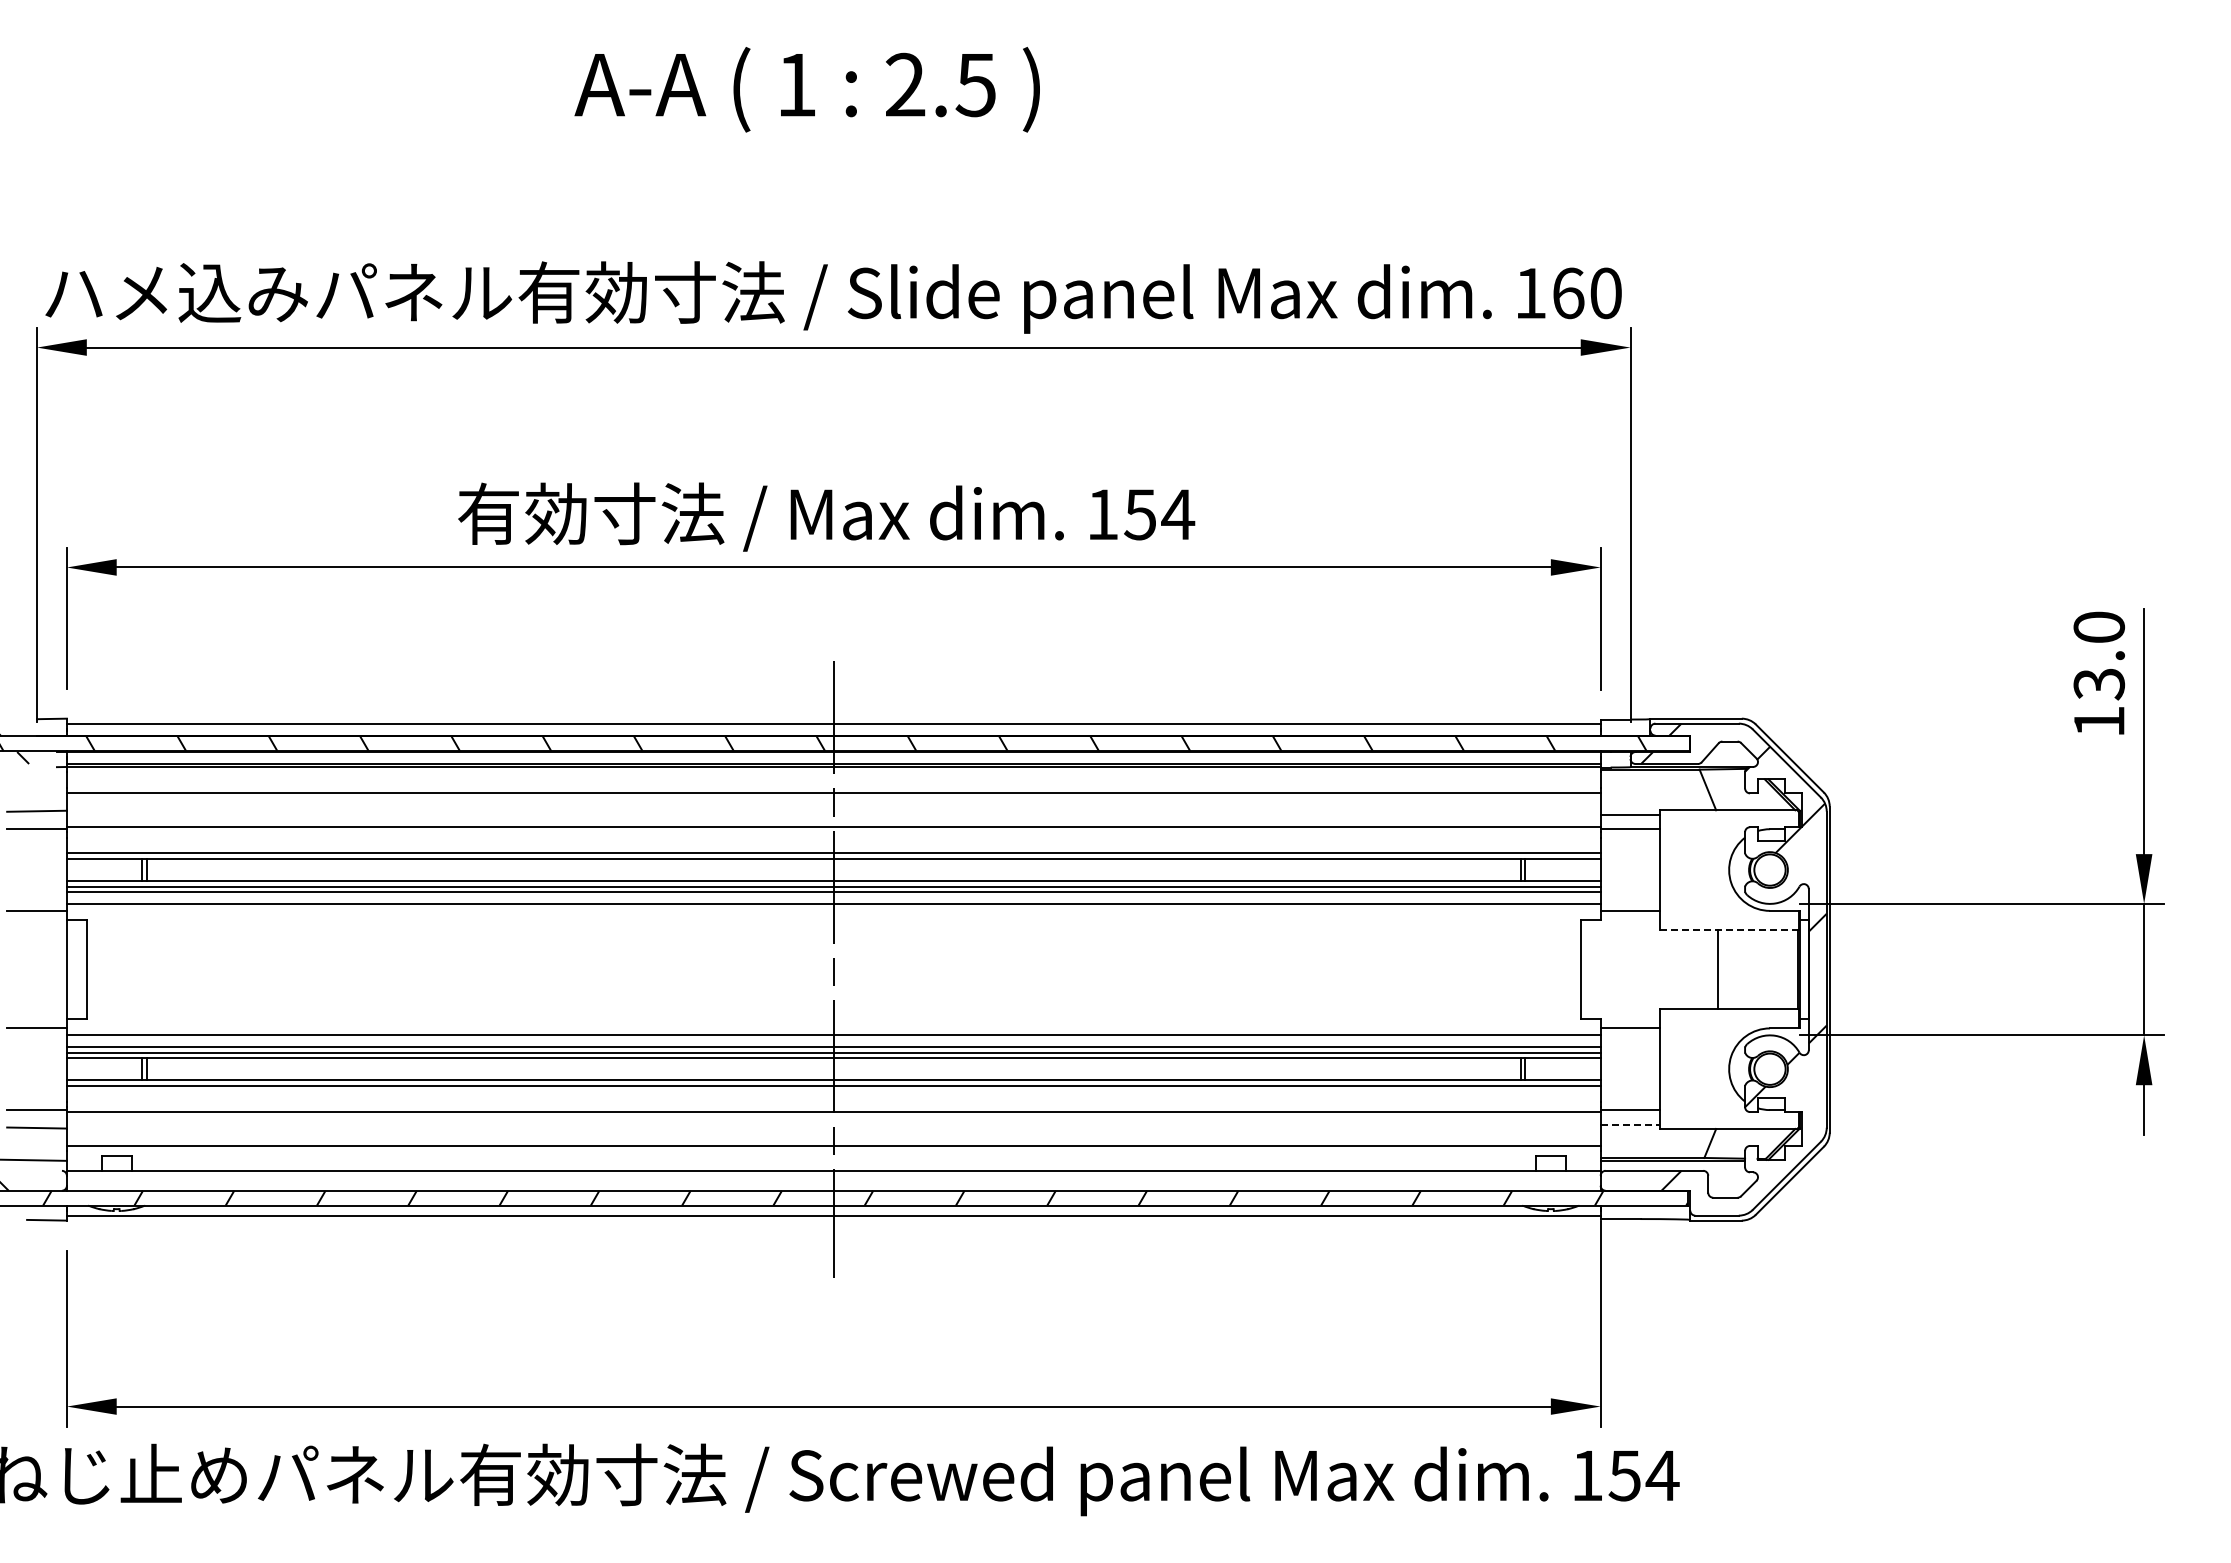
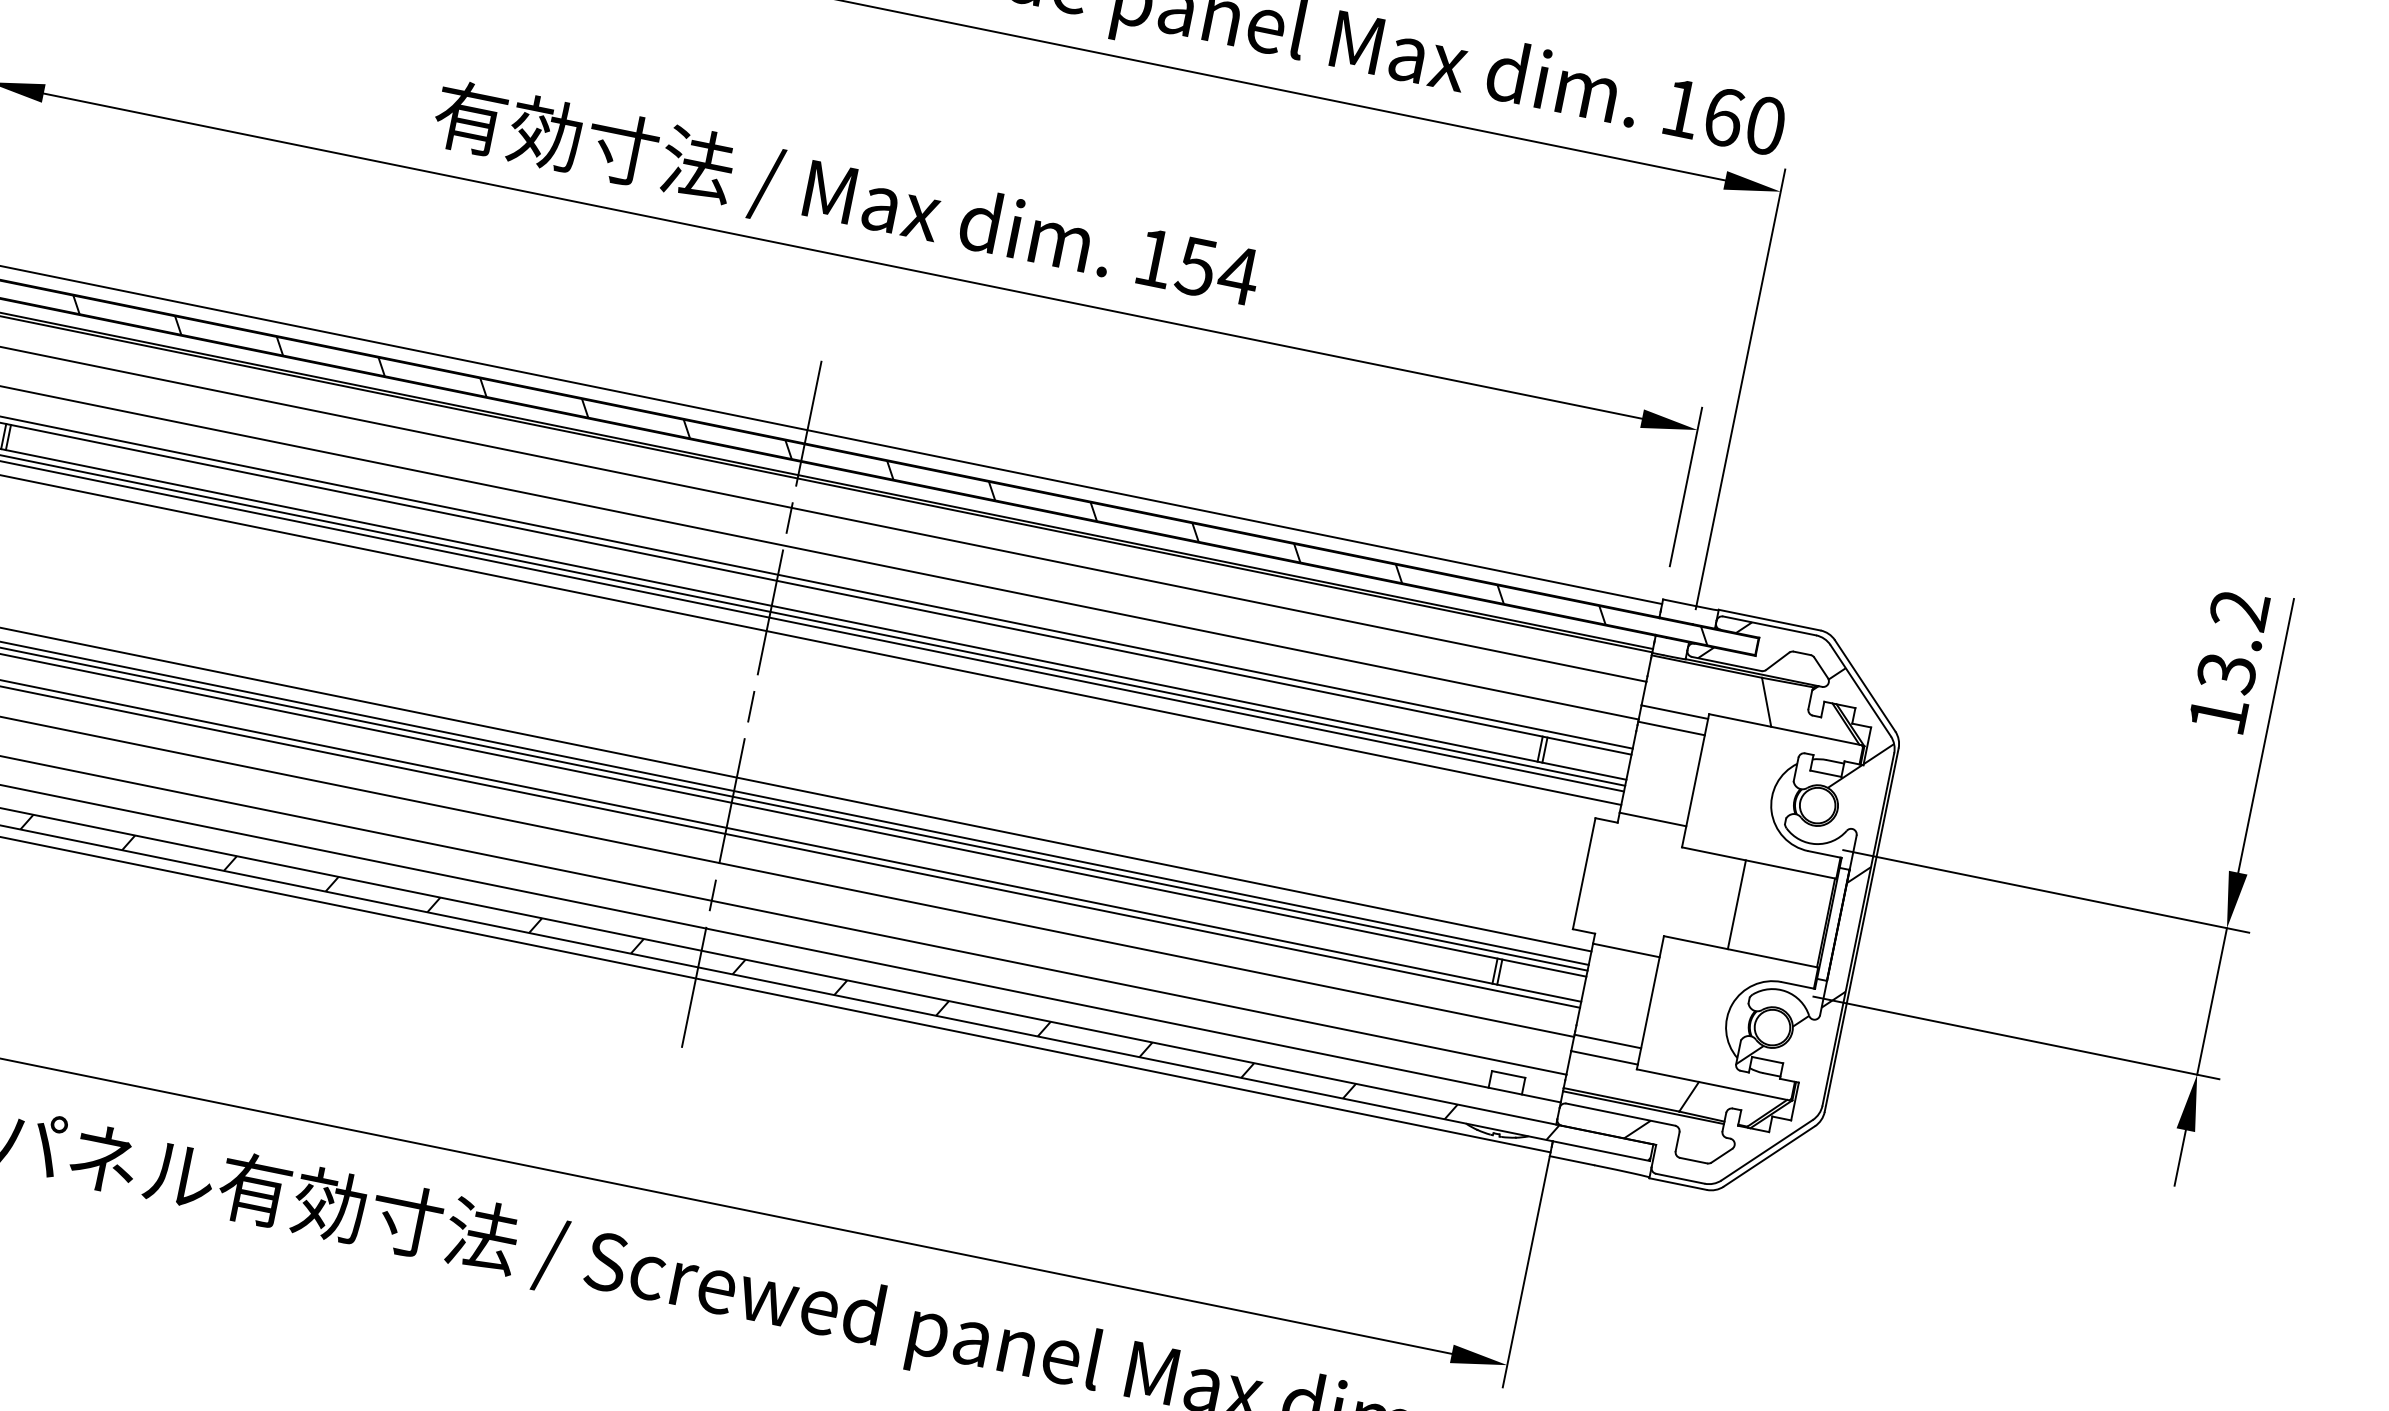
text: (2099, 627) -> (2239, 610), 13.0 -> 13.2
line: (1729, 929) -> (1759, 862), dashed -> solid
line: (1630, 1124) -> (1604, 1057), dashed -> solid

